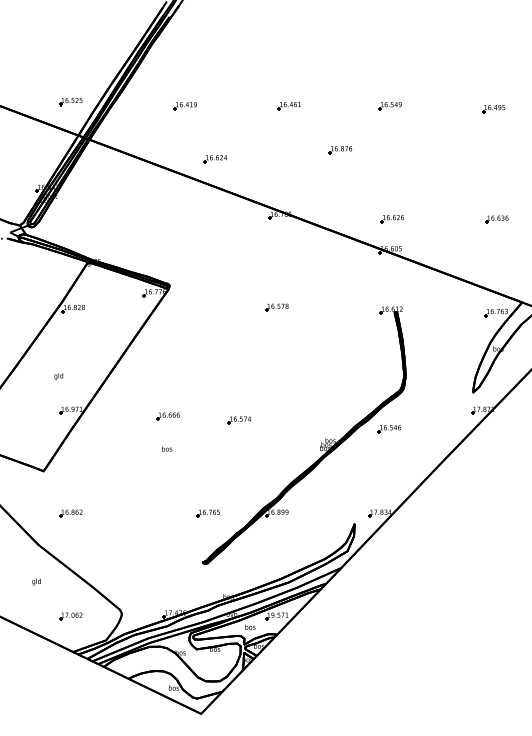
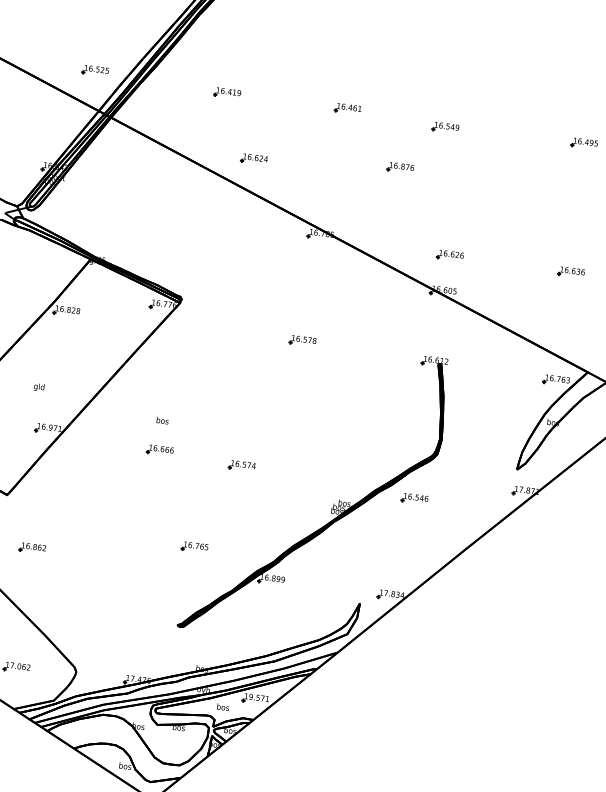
part: (389, 106) -> (444, 128), moved
text: (167, 448) -> (163, 420), moved
part: (207, 513) -> (193, 546), moved

